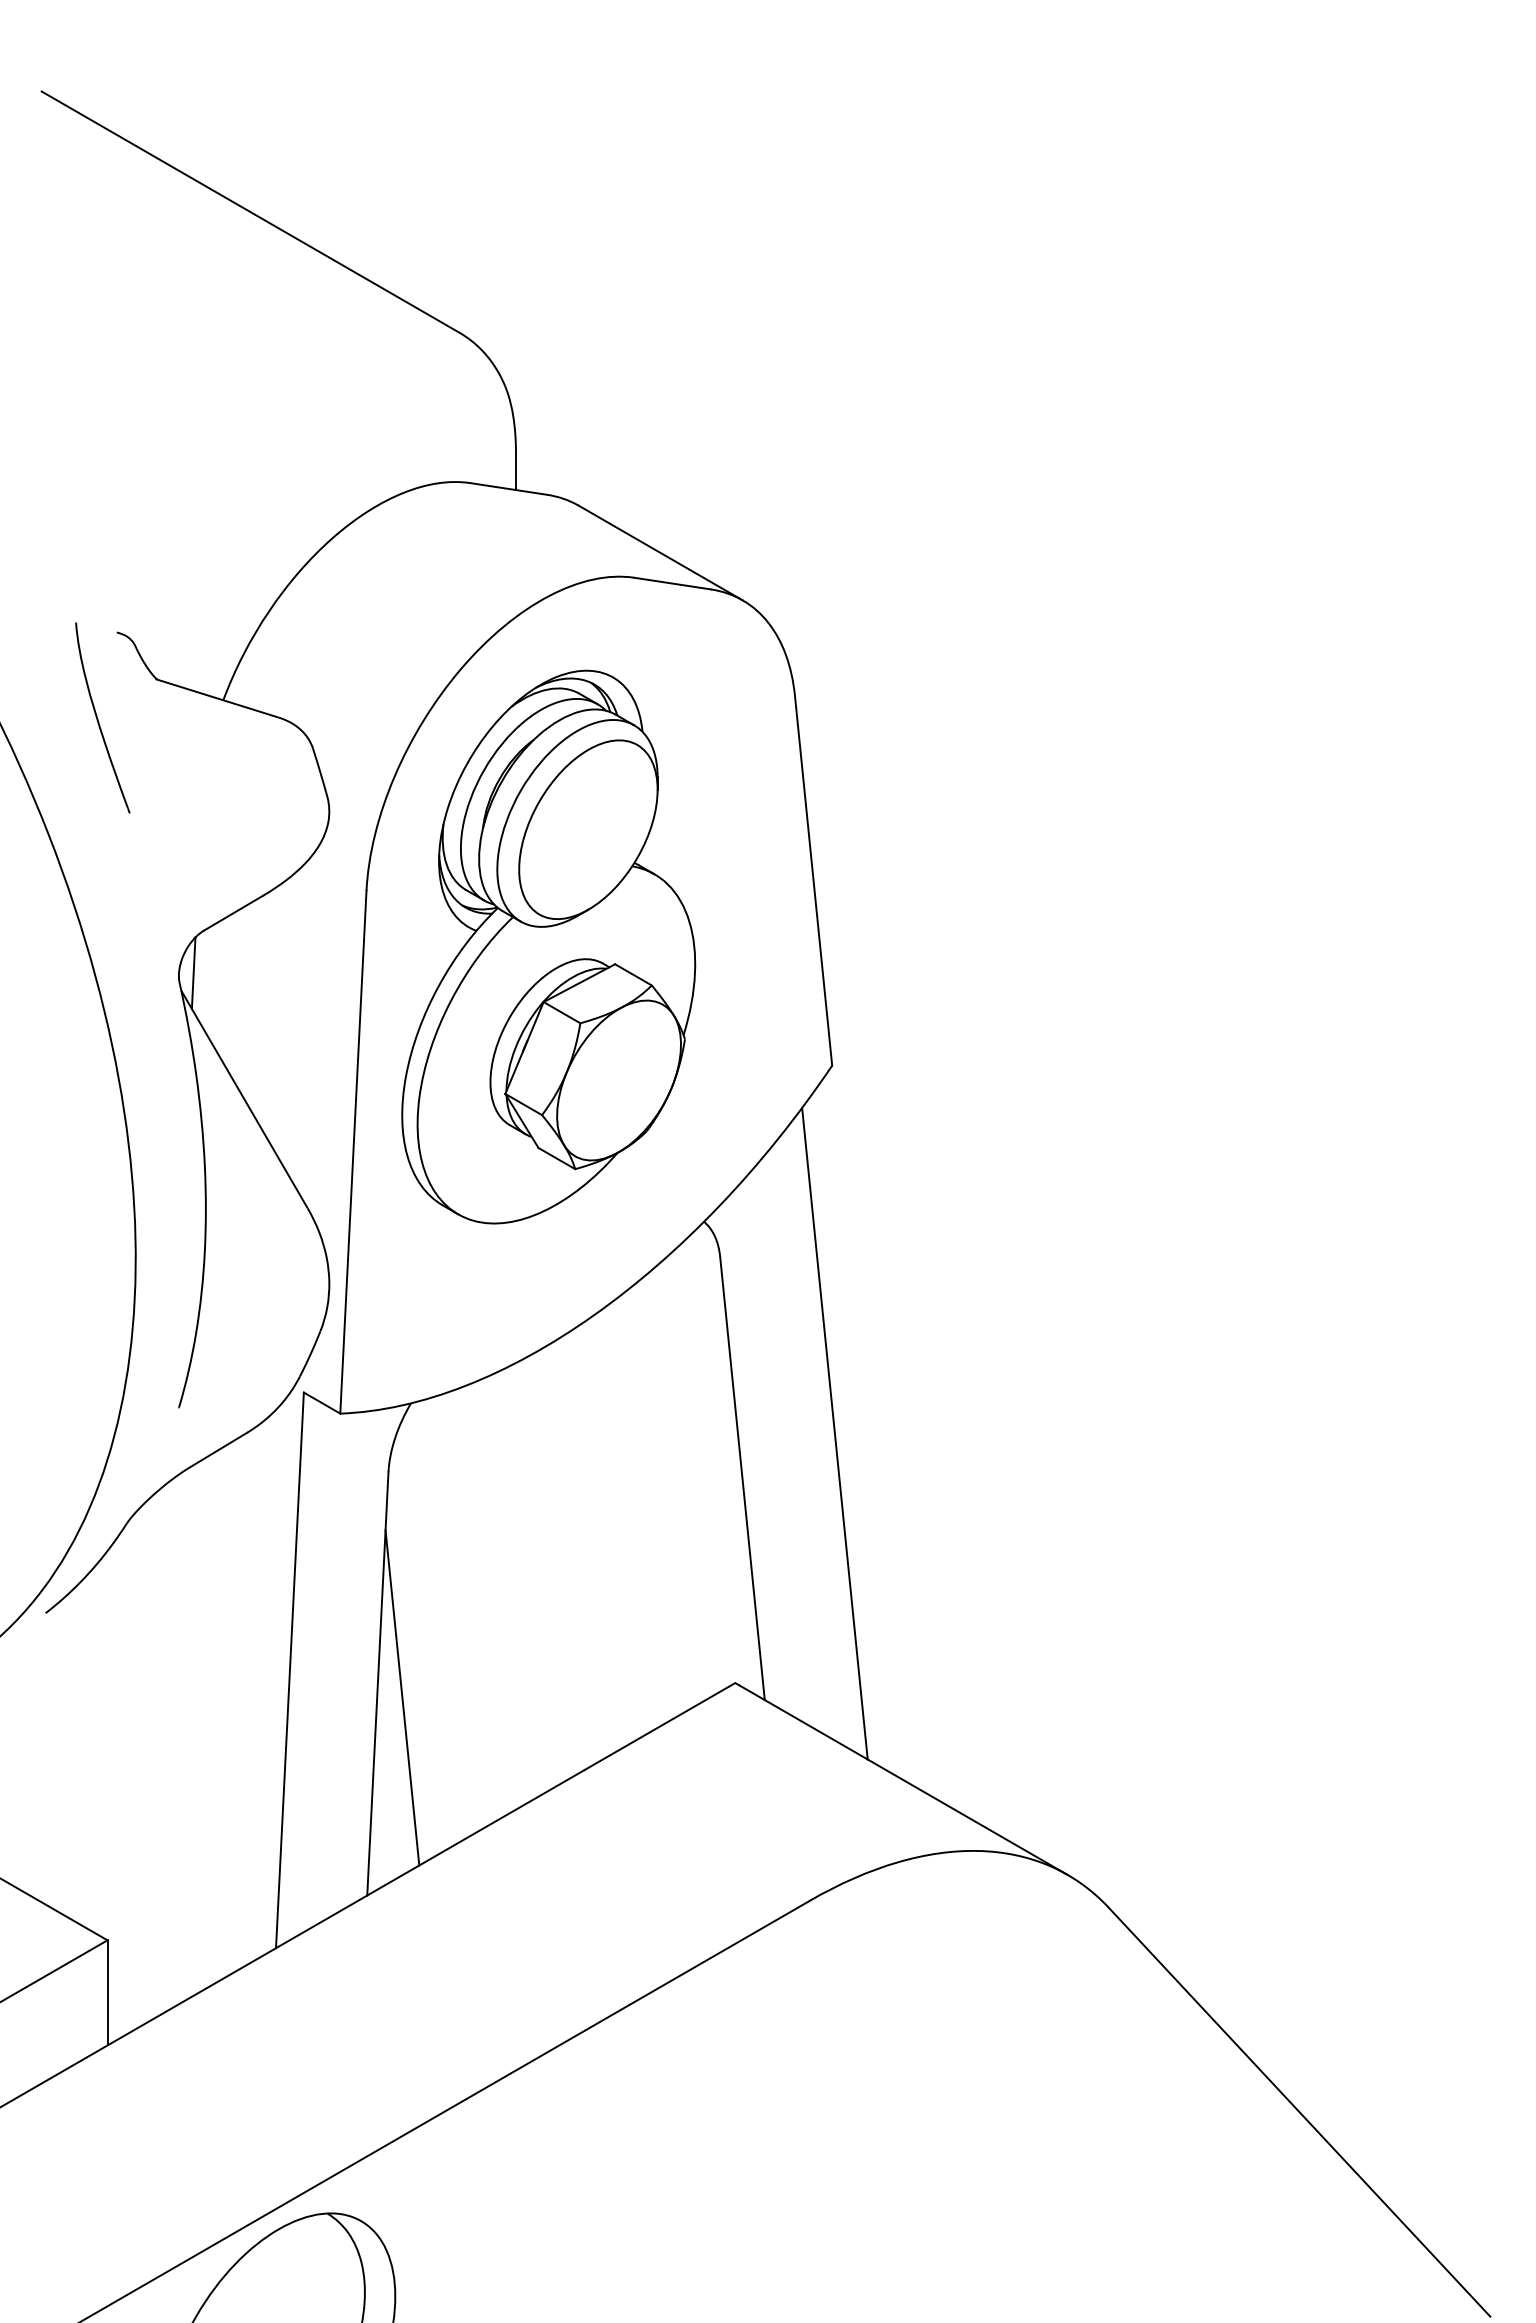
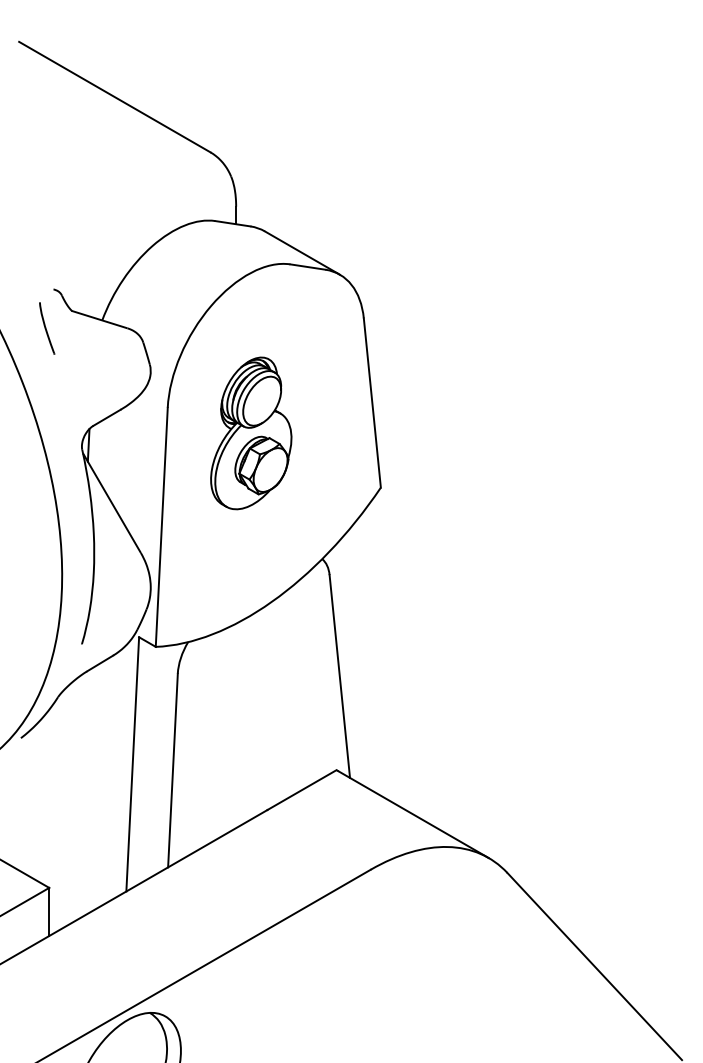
part: (103, 717) -> (47, 328), size x0.6
part: (549, 947) -> (251, 433), size x0.6
line: (835, 1432) -> (382, 655), removed
line: (400, 1696) -> (183, 776), removed

